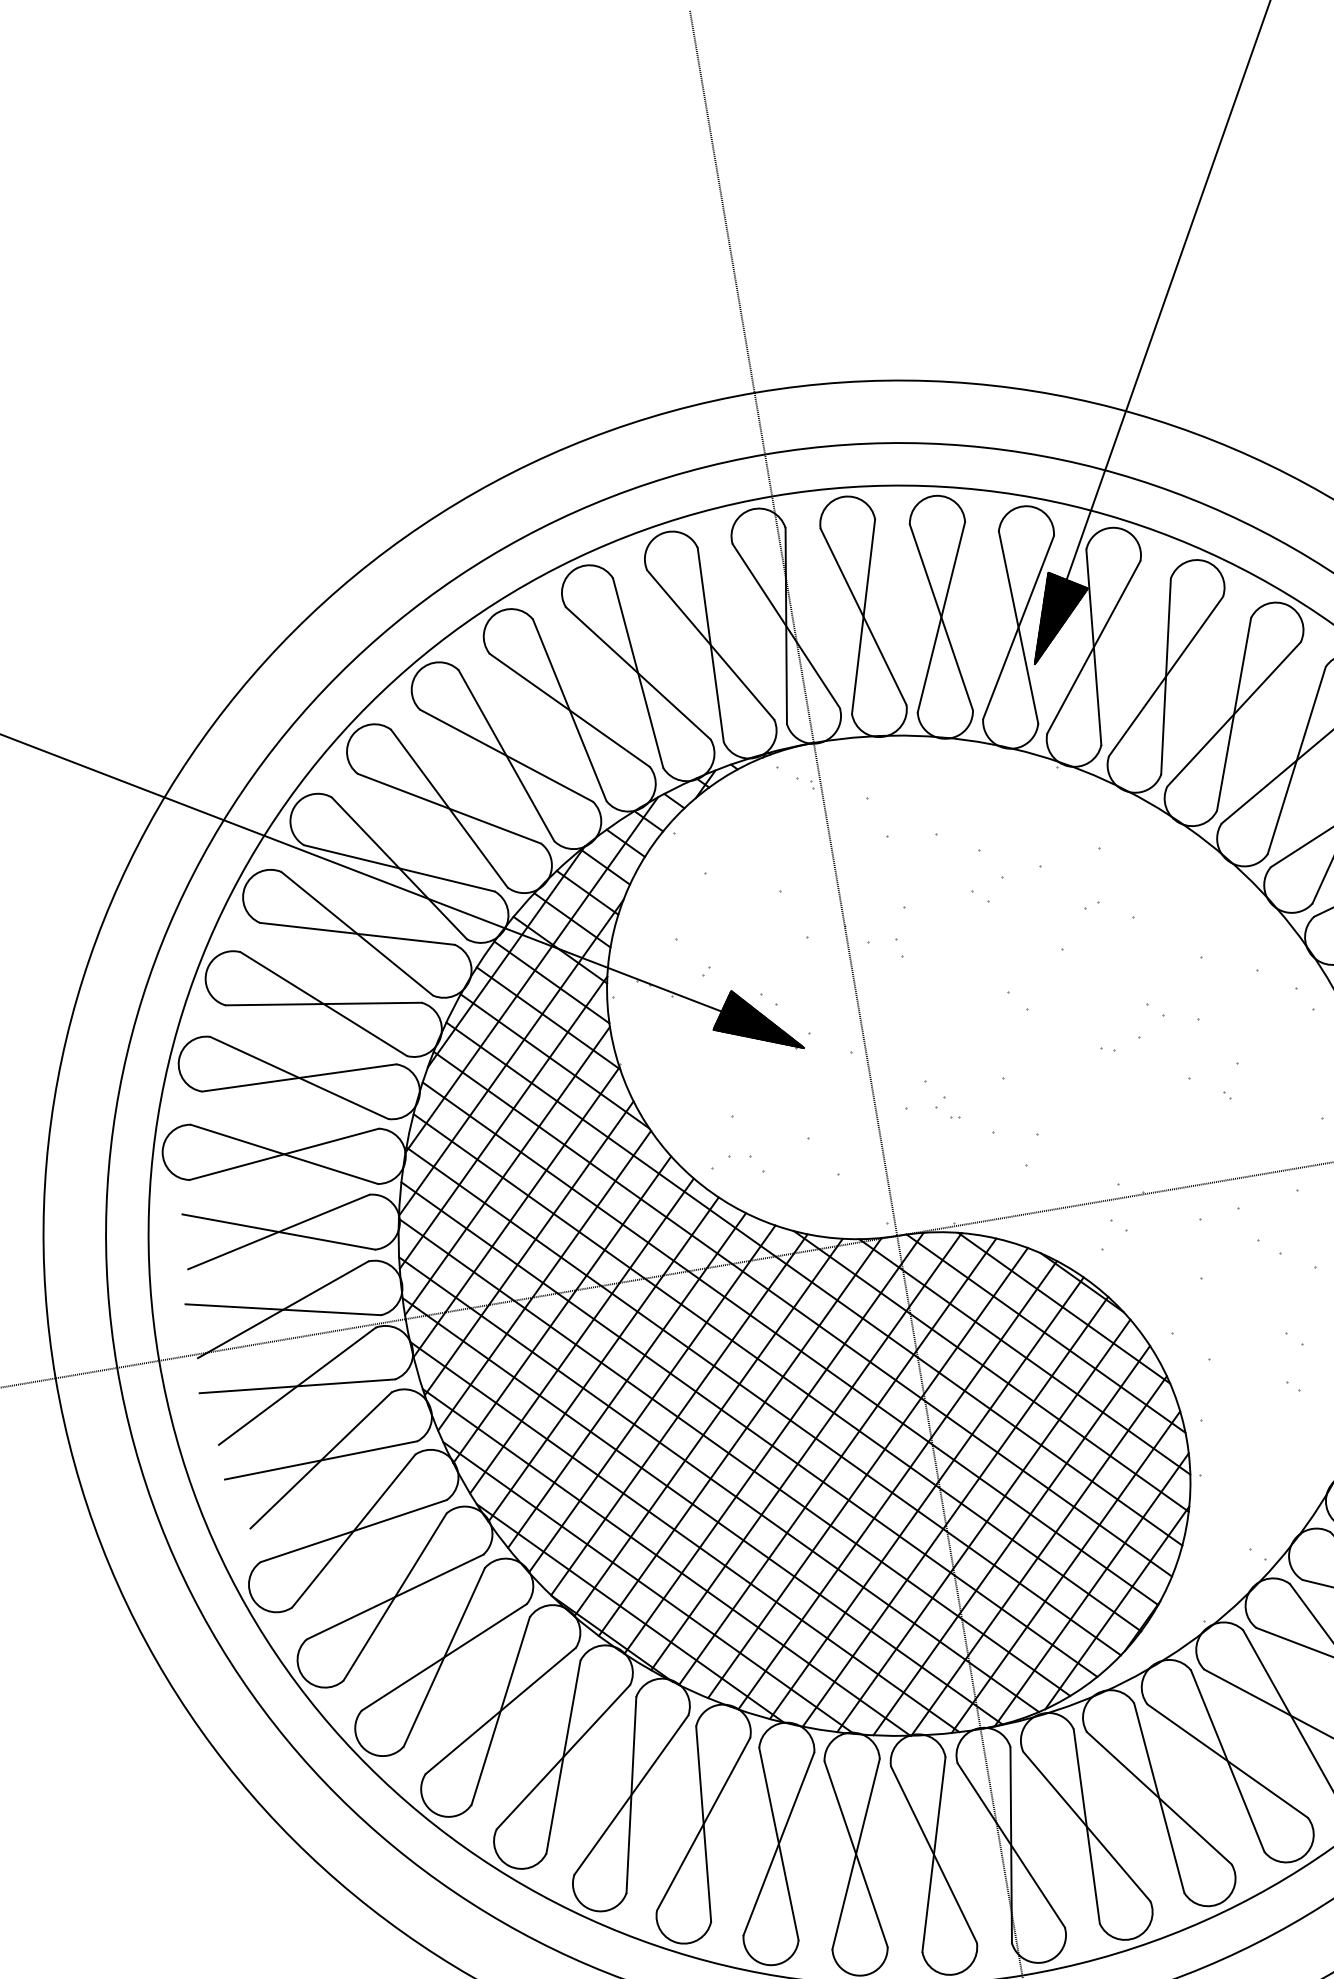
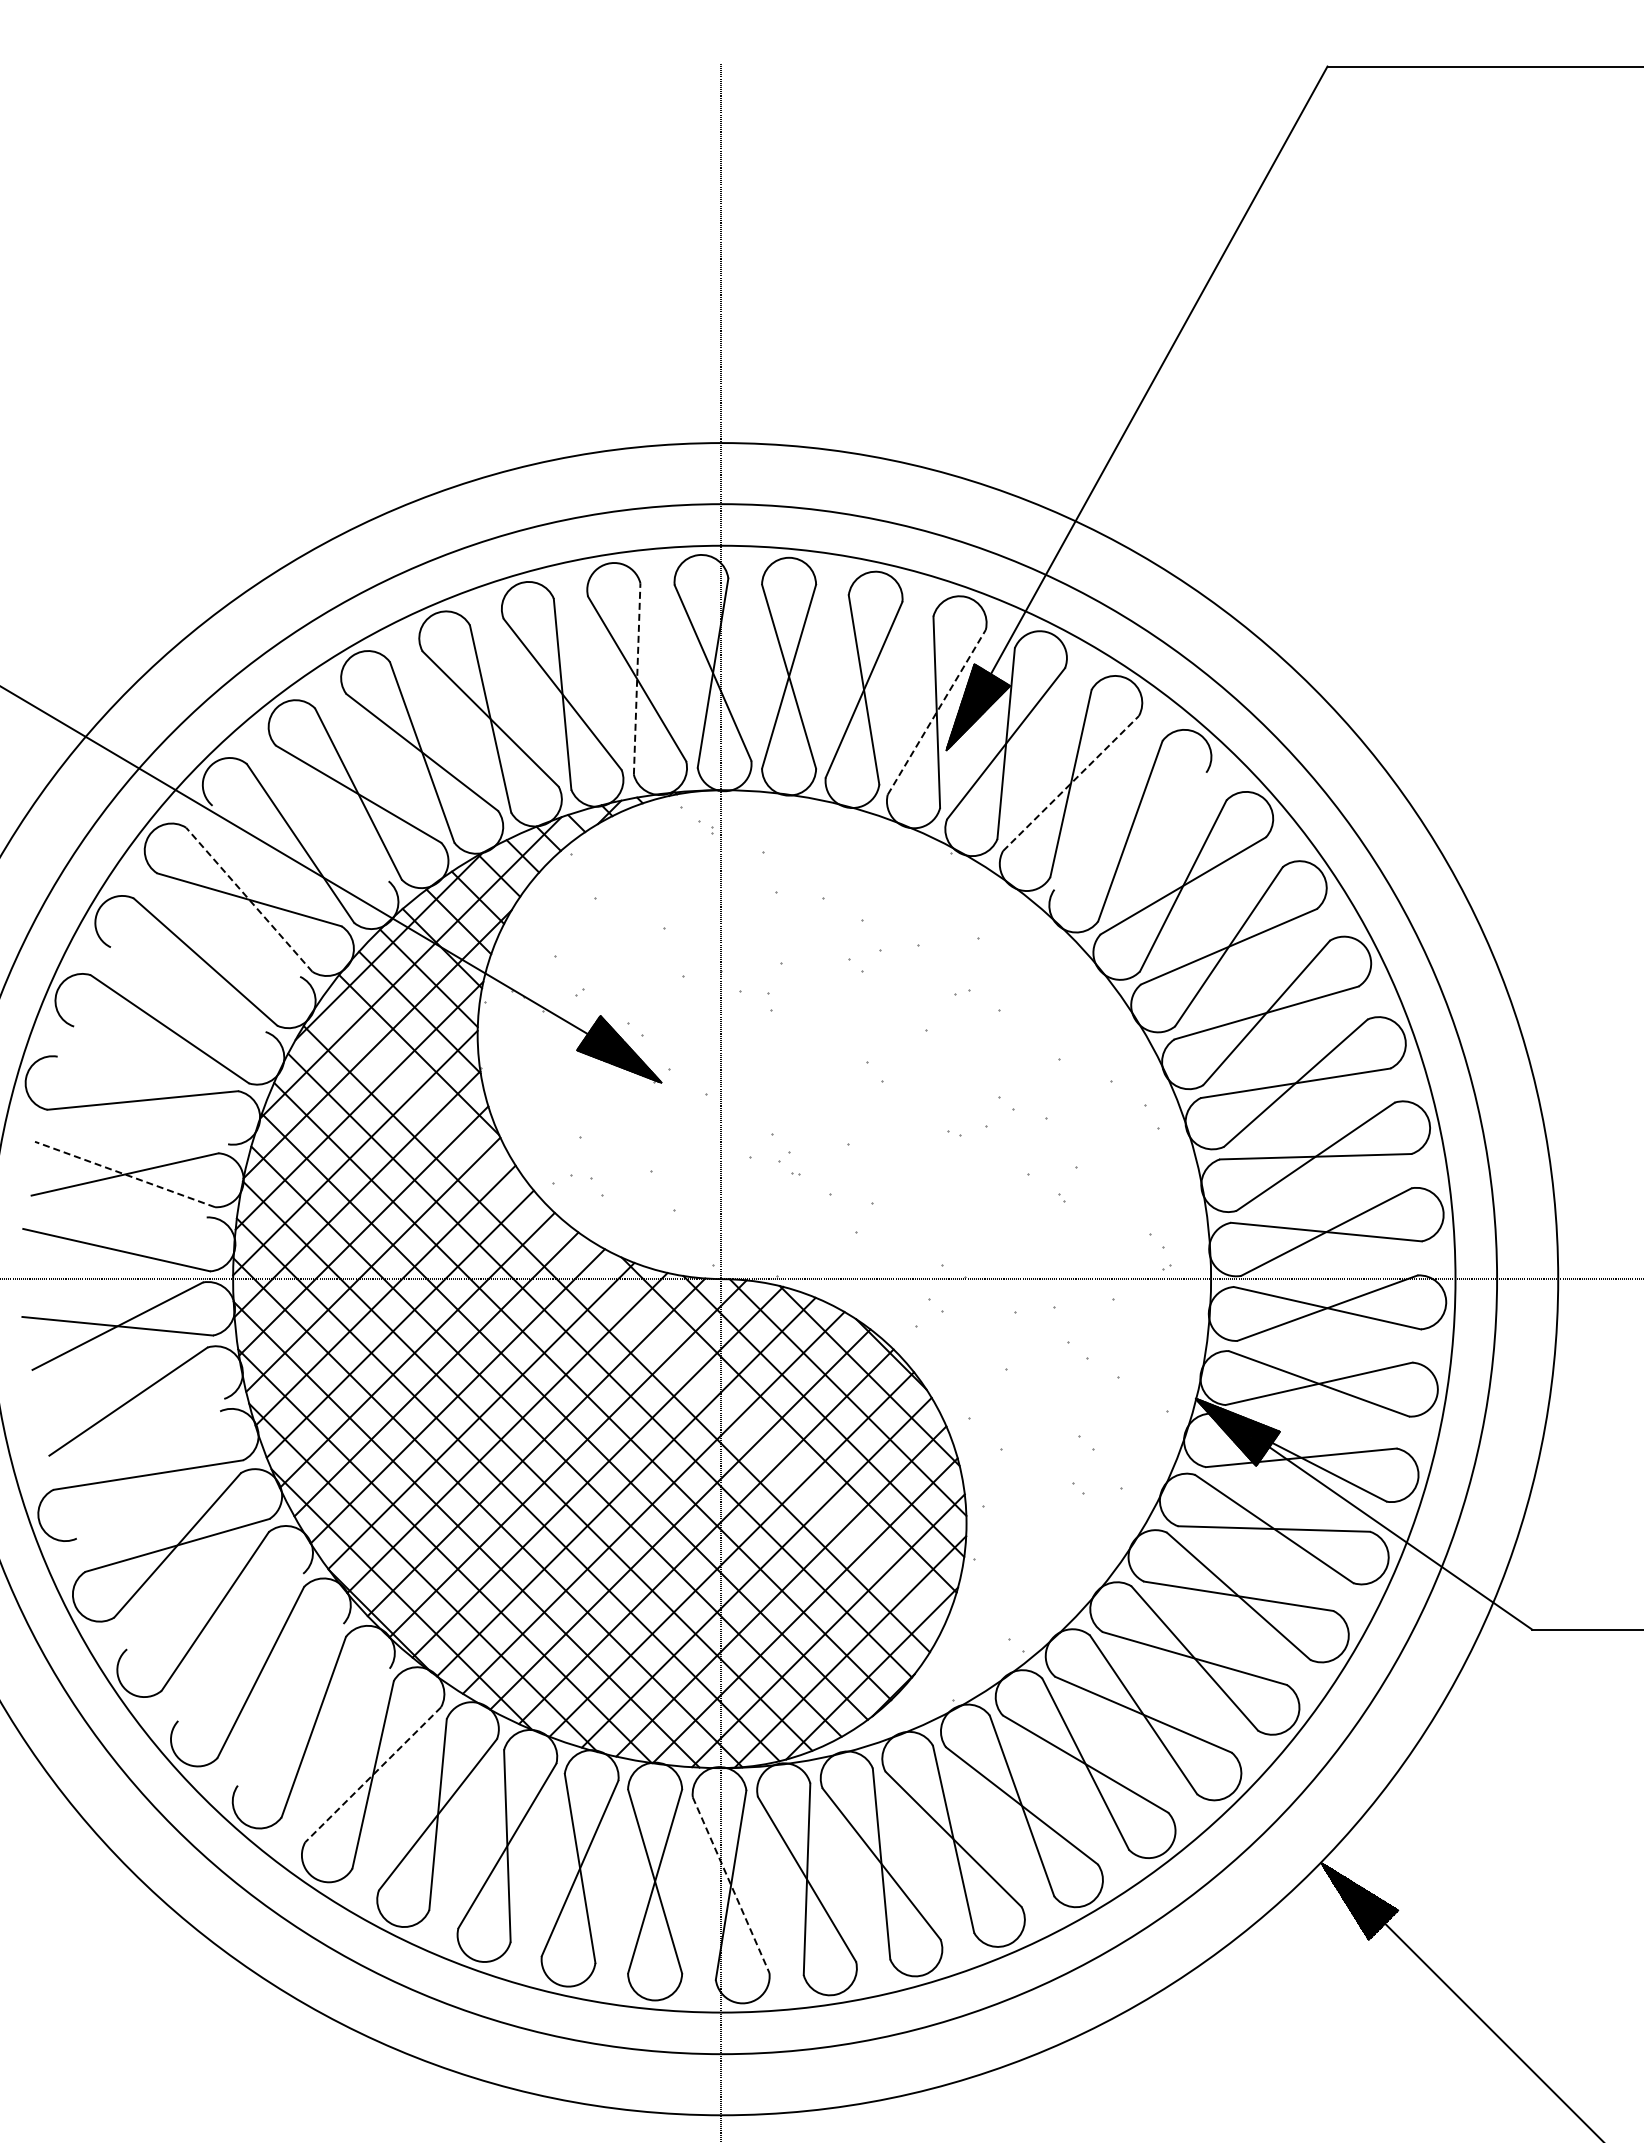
line: (1018, 627) -> (936, 712), solid -> dashed
line: (711, 645) -> (637, 679), solid -> dashed
line: (1166, 676) -> (1071, 783), solid -> dashed
line: (1234, 713) -> (1130, 830), removed
line: (399, 868) -> (300, 843), removed
line: (357, 933) -> (249, 899), solid -> dashed
line: (323, 1003) -> (205, 961), removed
line: (298, 1077) -> (169, 1028), removed
line: (283, 1154) -> (142, 1100), removed
line: (279, 1231) -> (125, 1174), solid -> dashed
line: (813, 1283) -> (632, 1311), removed
line: (283, 1309) -> (116, 1249), removed
line: (321, 1460) -> (128, 1401), removed
line: (353, 1530) -> (148, 1474), removed
line: (444, 1657) -> (215, 1611), removed
line: (500, 1710) -> (260, 1671), removed
line: (563, 1756) -> (313, 1726), removed
line: (631, 1794) -> (373, 1774), solid -> dashed
line: (1011, 1845) -> (731, 1885), solid -> dashed

